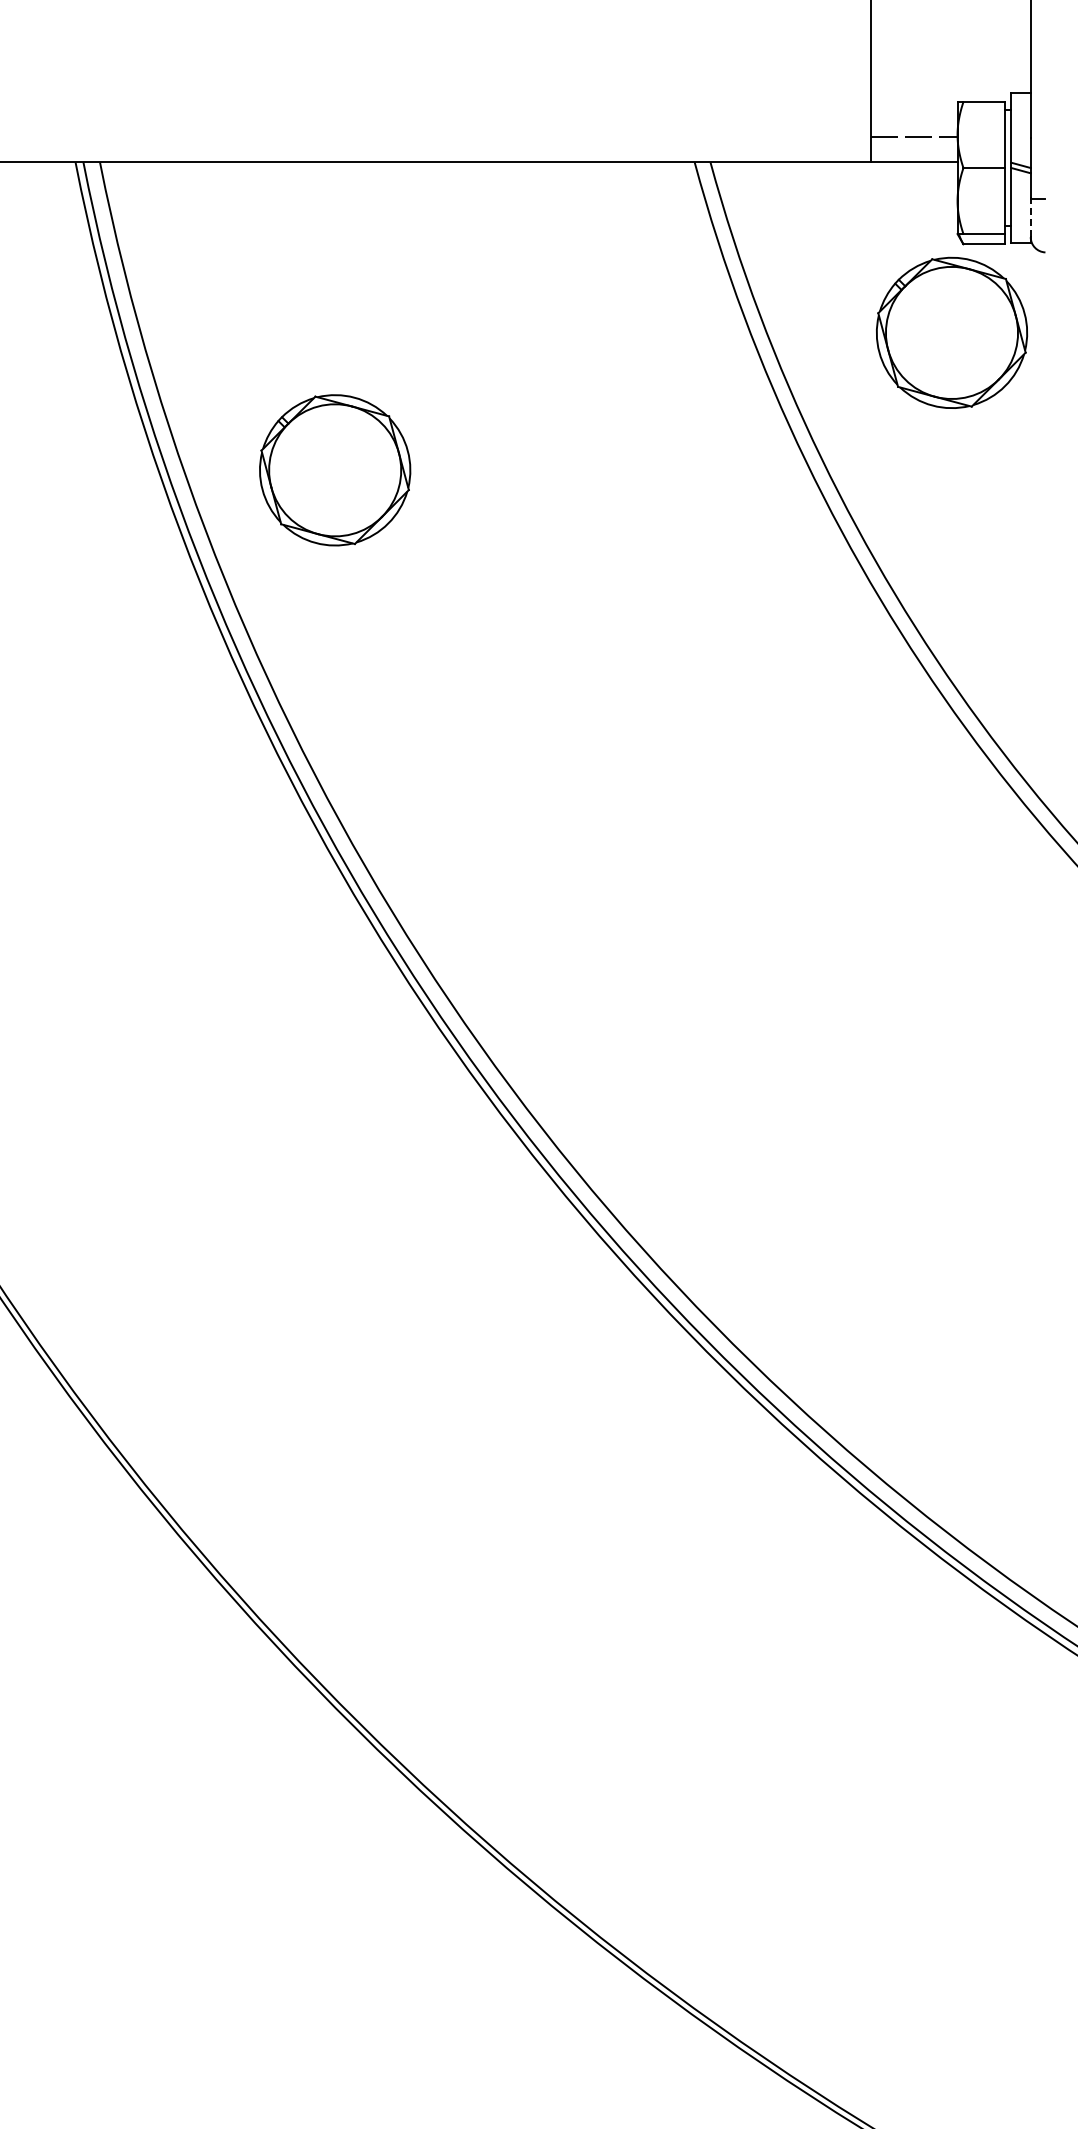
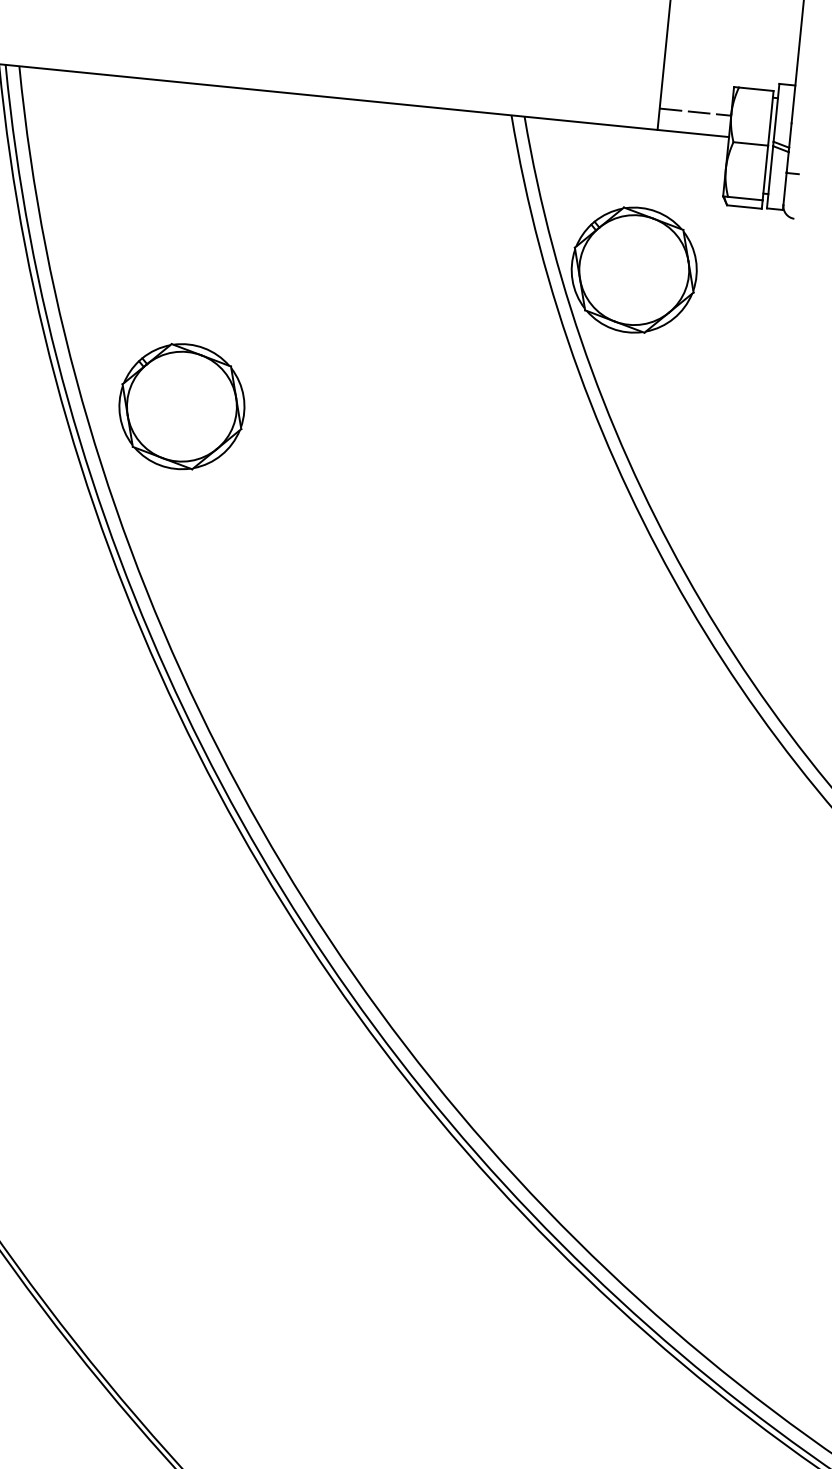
line: (1030, 217) -> (784, 188), dashed -> solid
part: (952, 332) -> (634, 269), moved
part: (335, 470) -> (182, 406), moved

